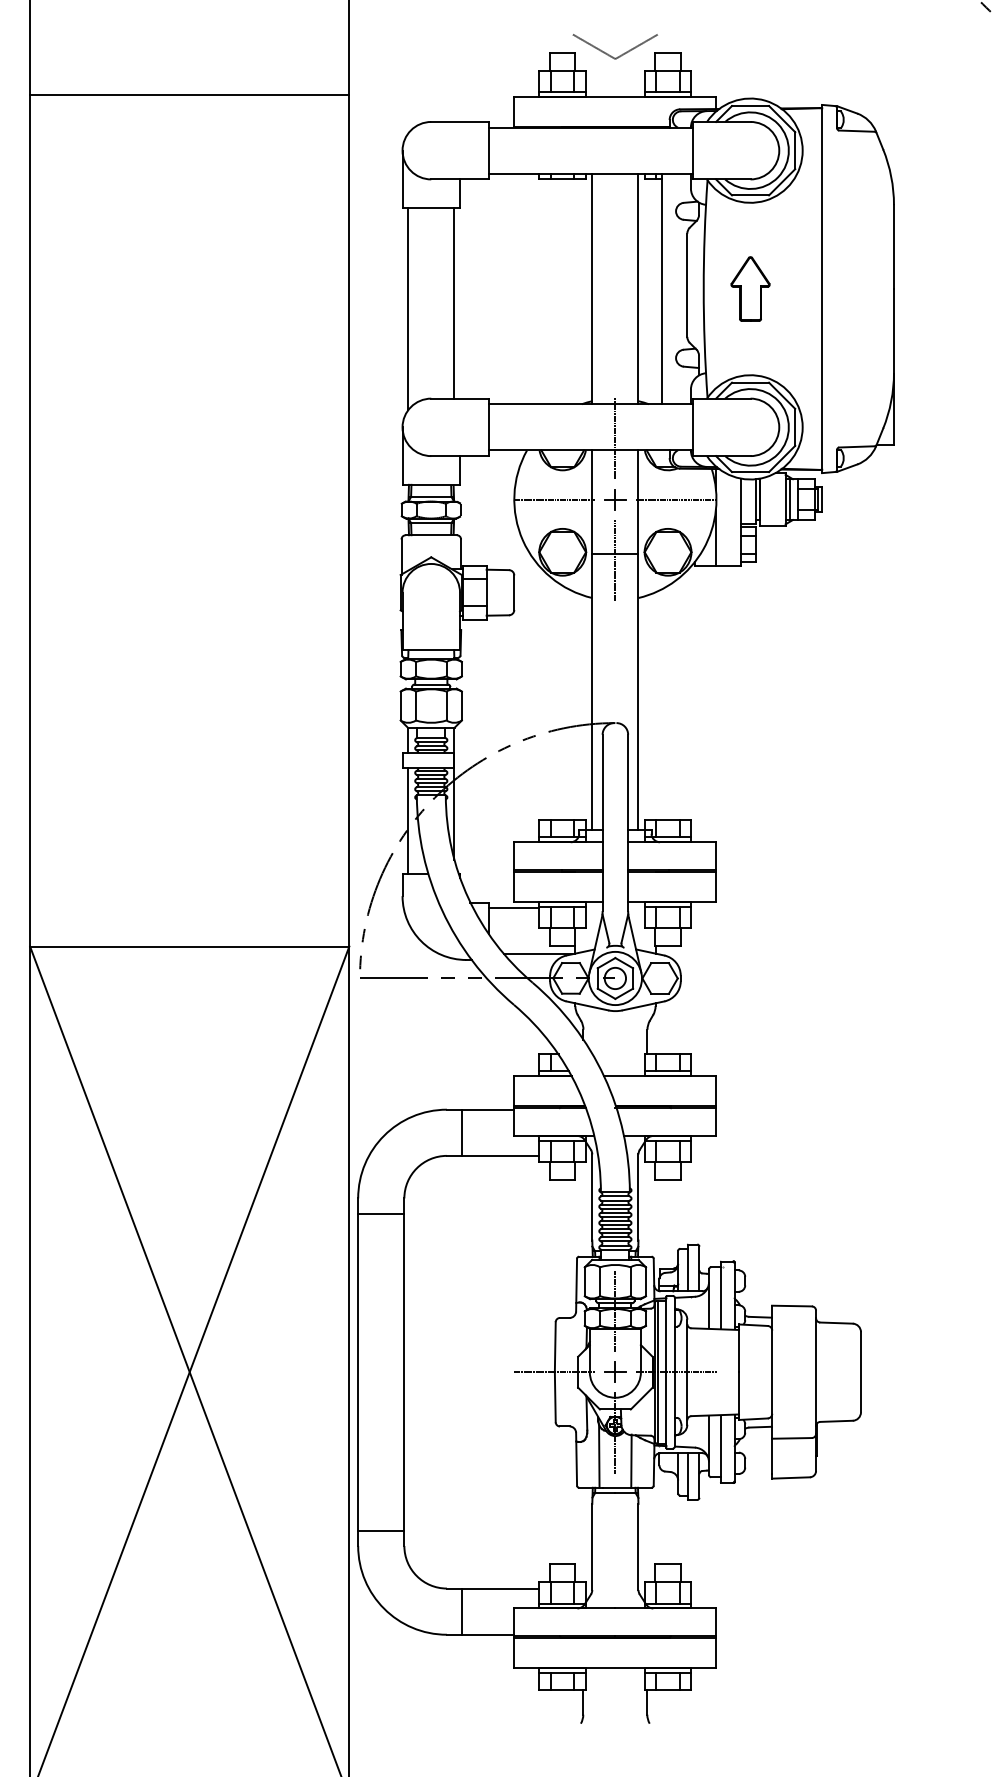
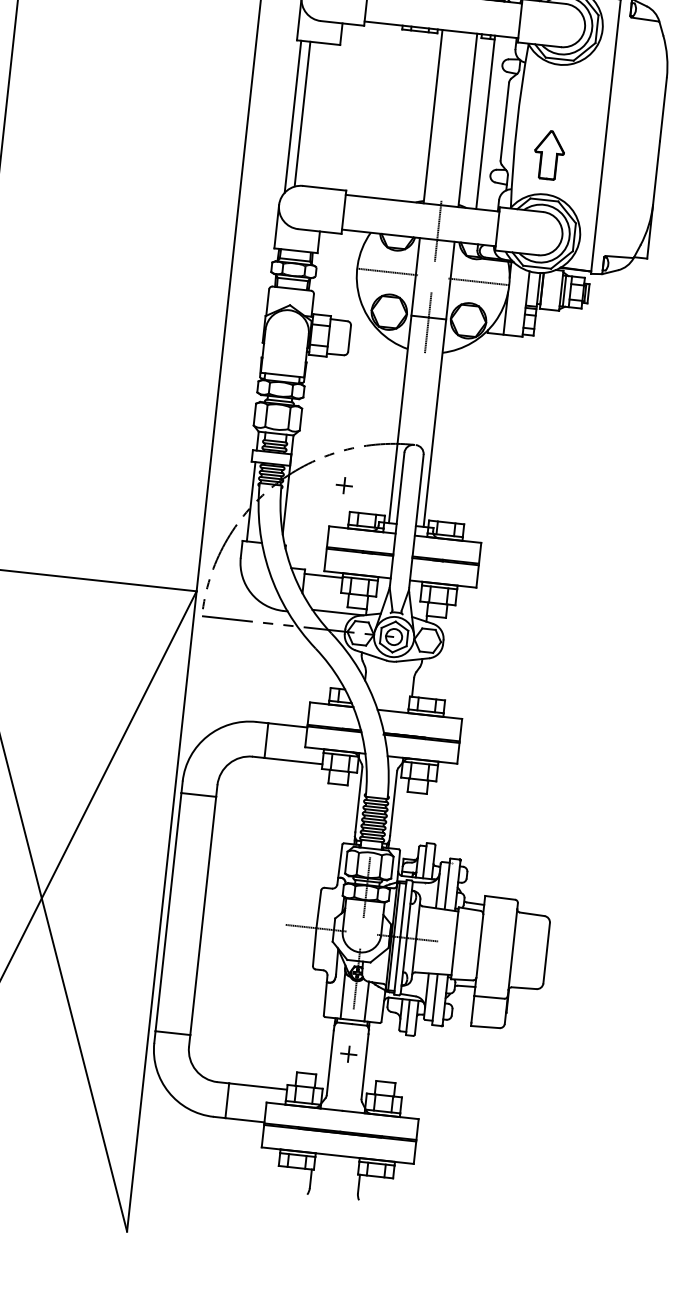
part: (750, 288) -> (549, 154), moved
line: (454, 303) -> (302, 113), moved
part: (615, 499) -> (344, 485), moved
part: (615, 1371) -> (348, 1053), moved

